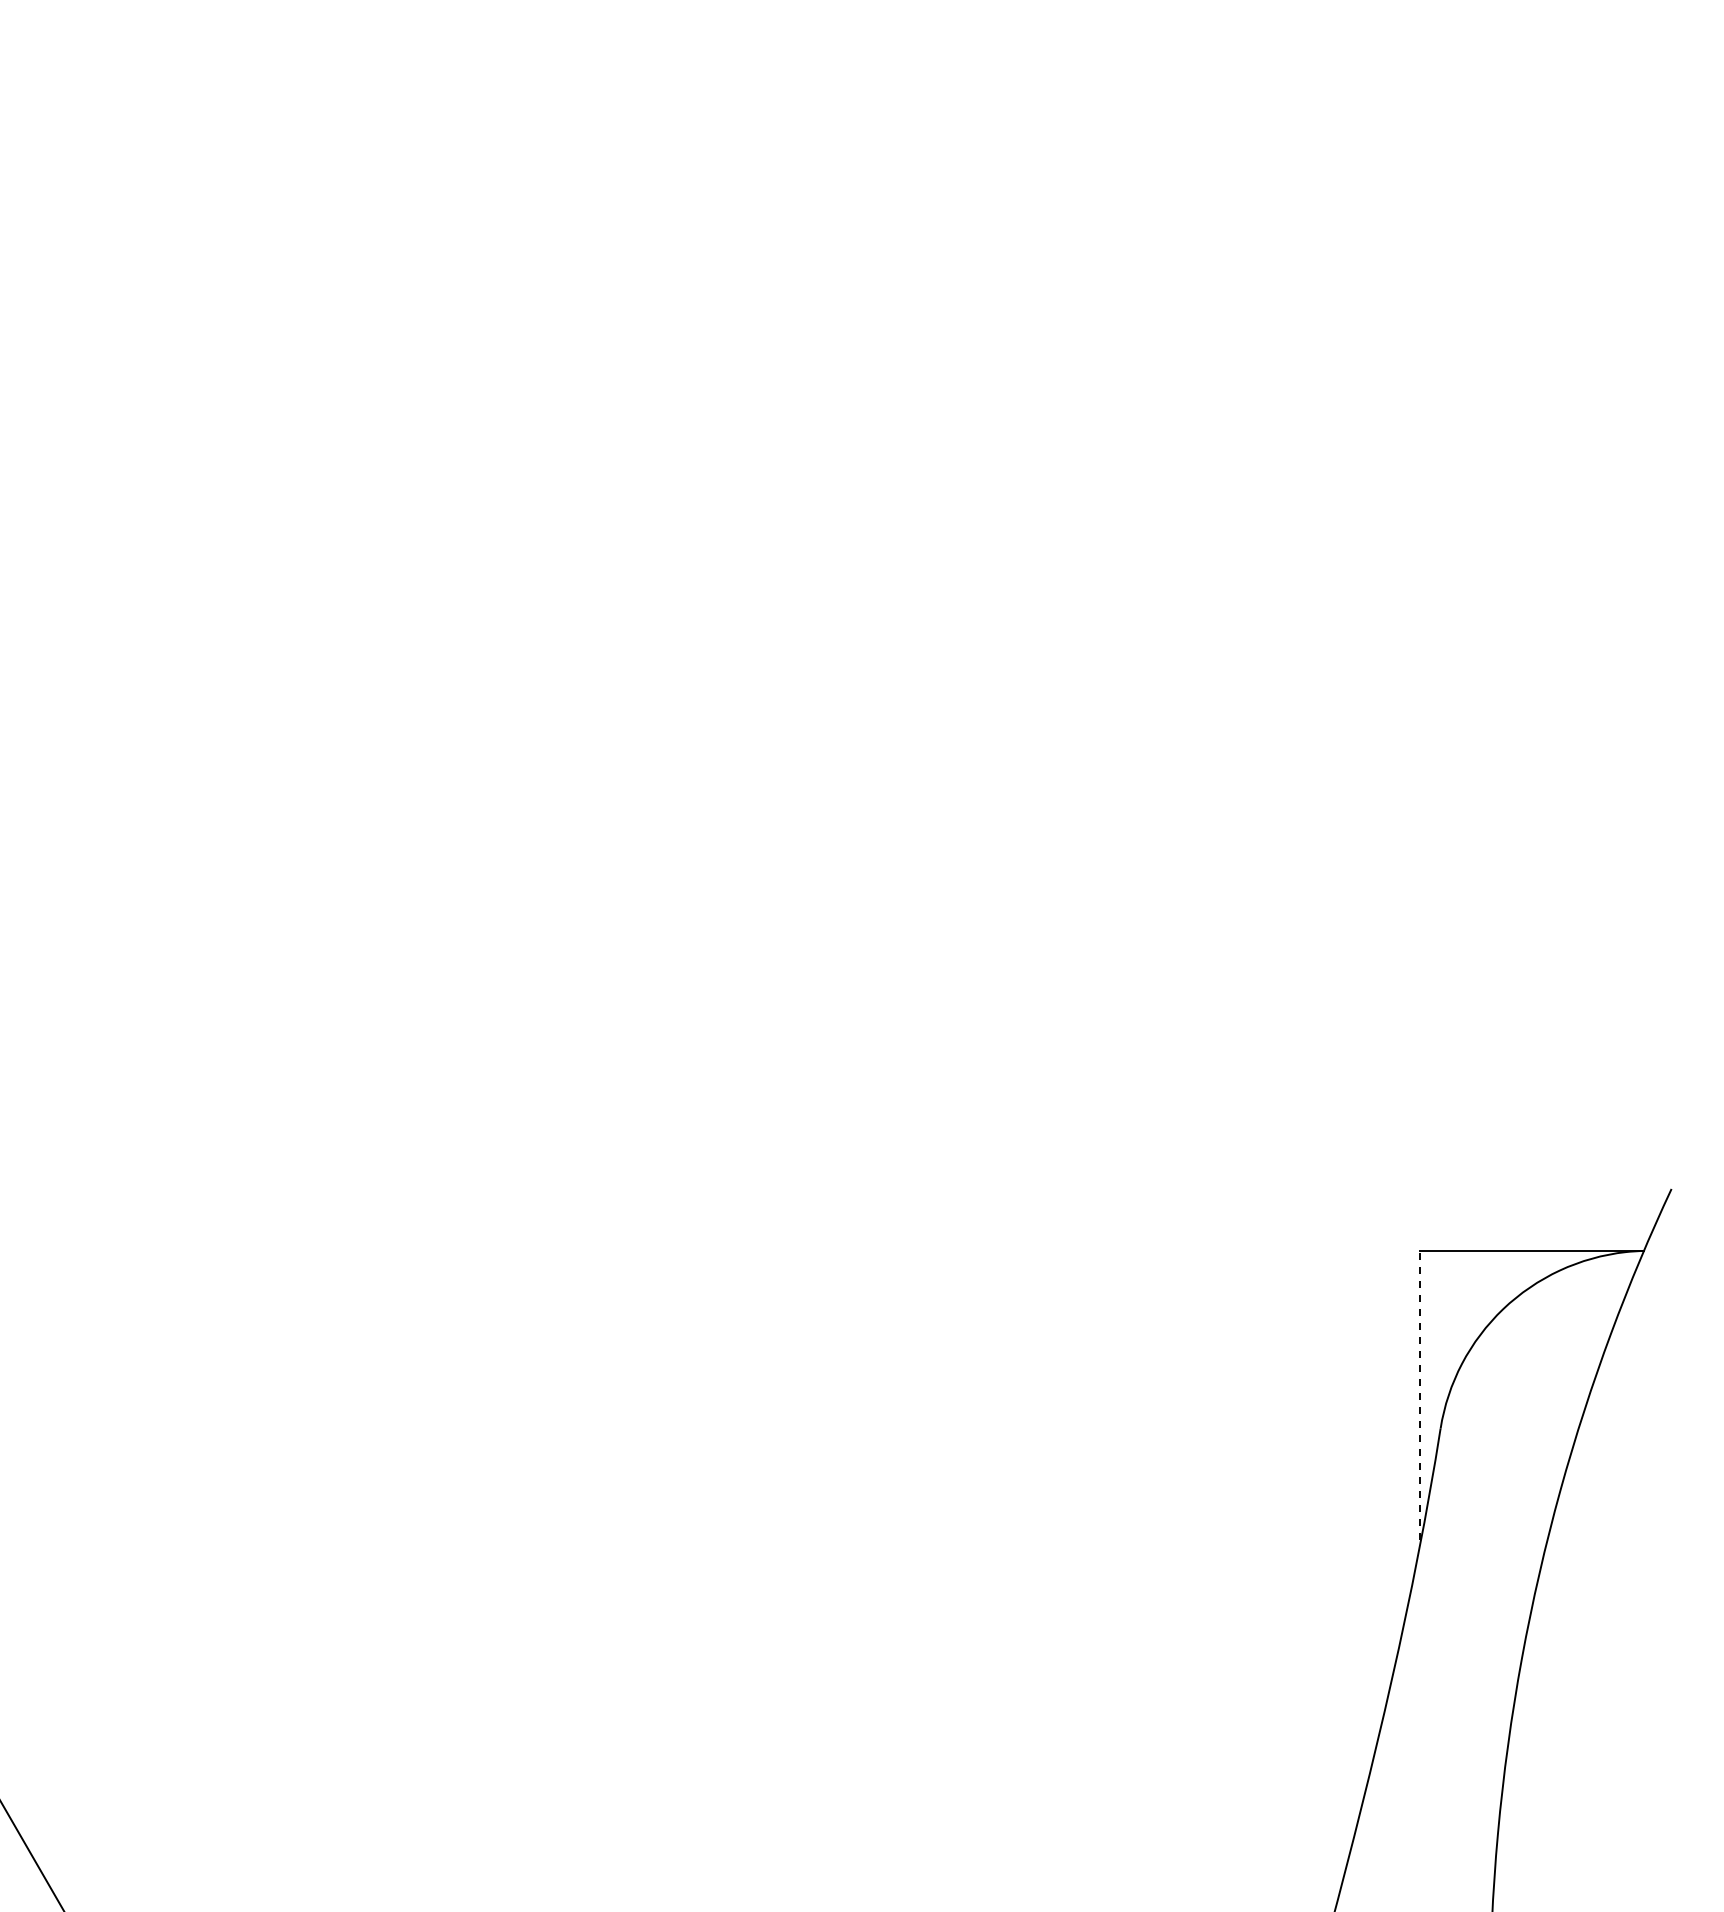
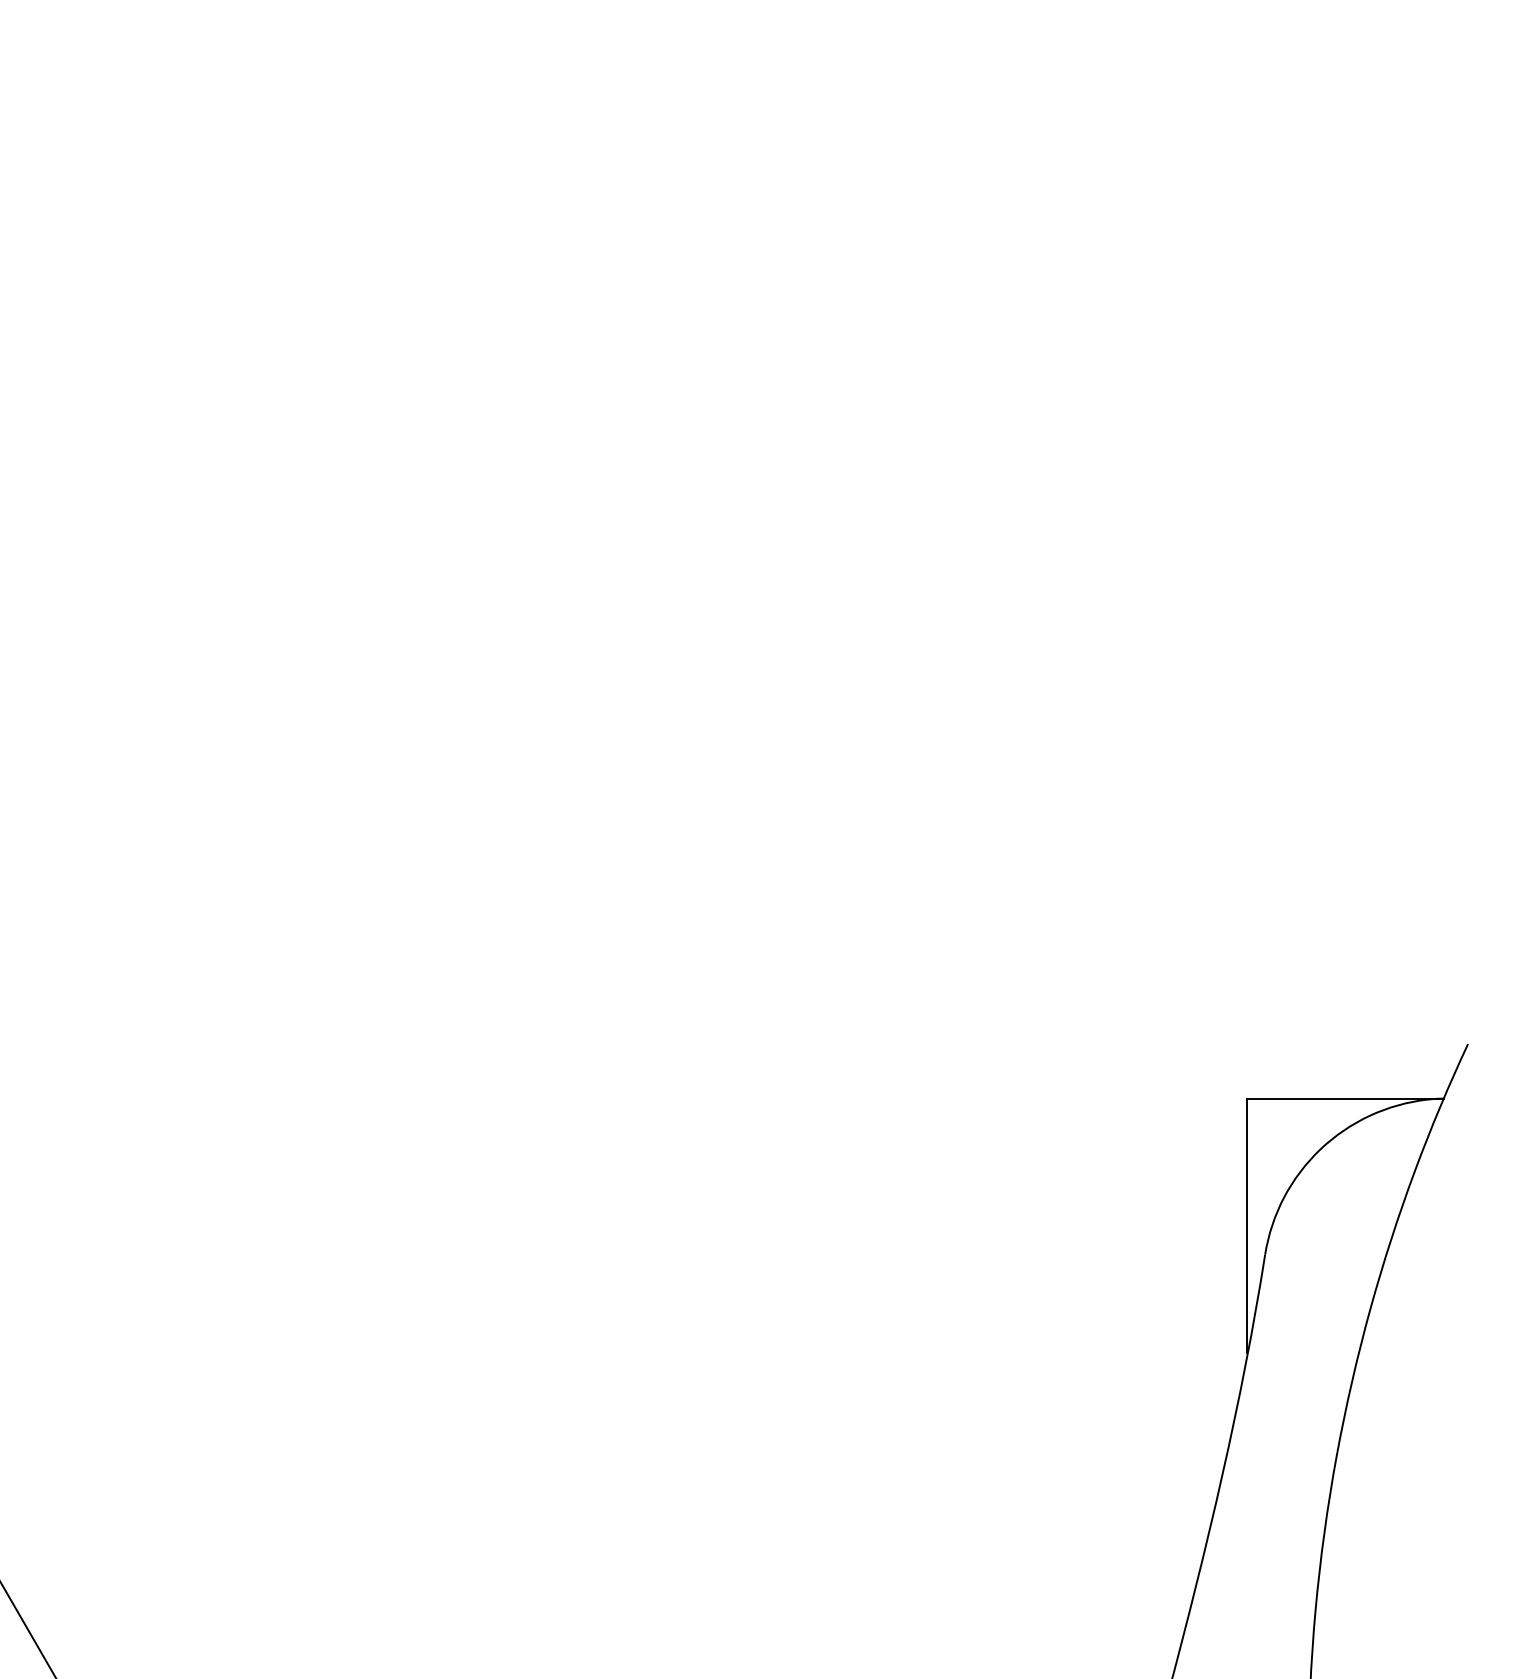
line: (1419, 1395) -> (1246, 1225), dashed -> solid

